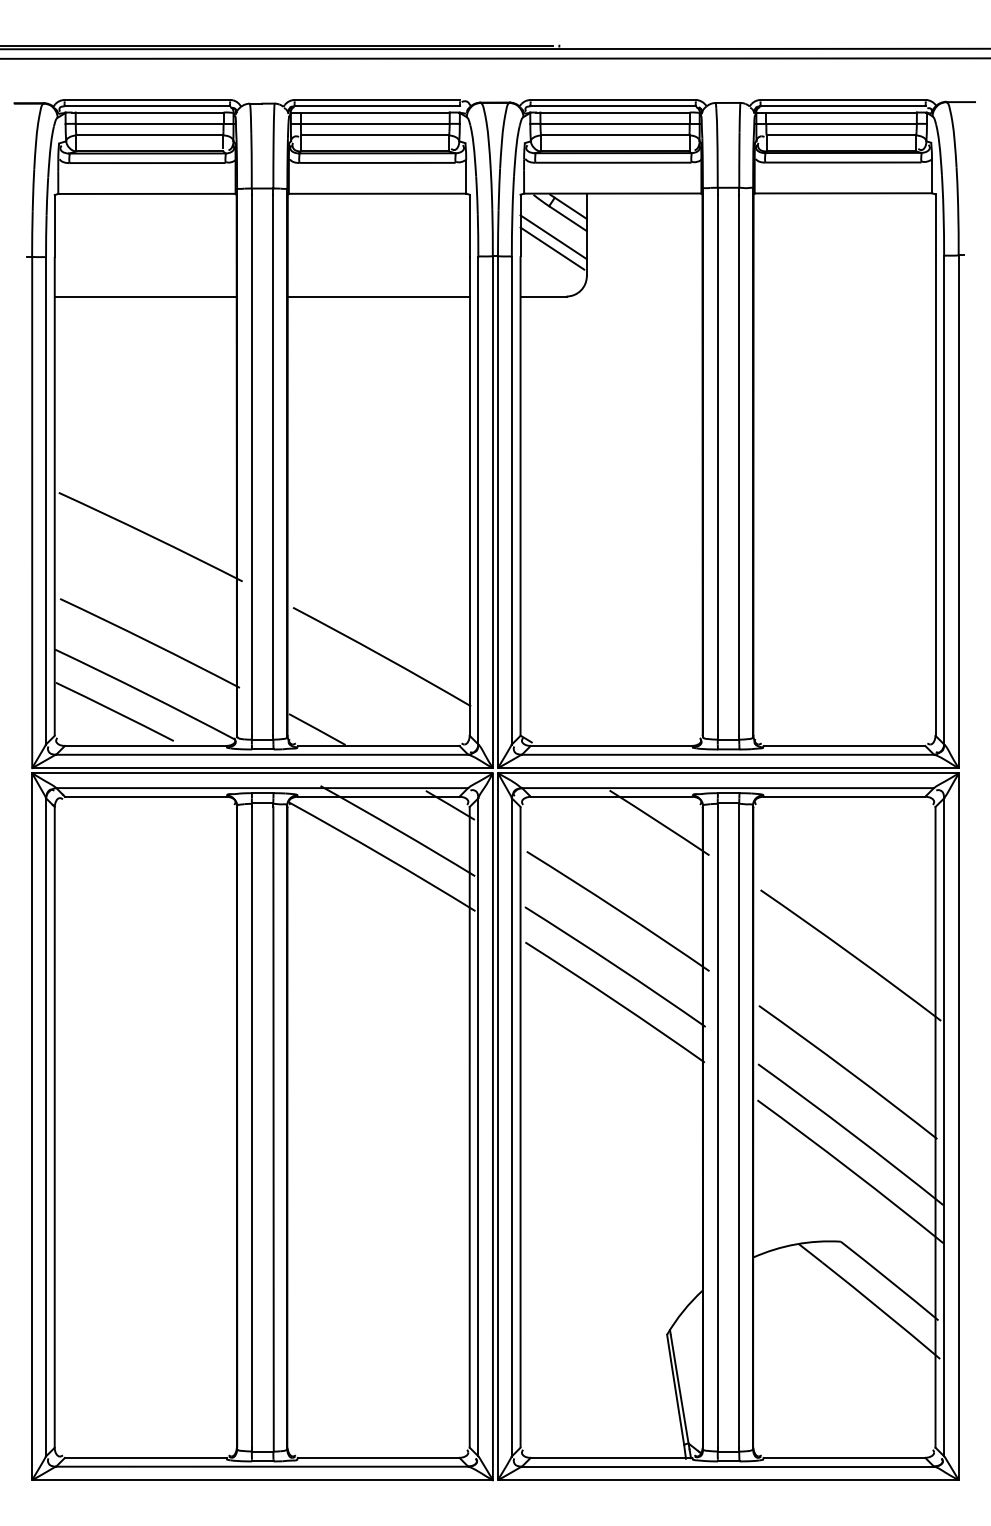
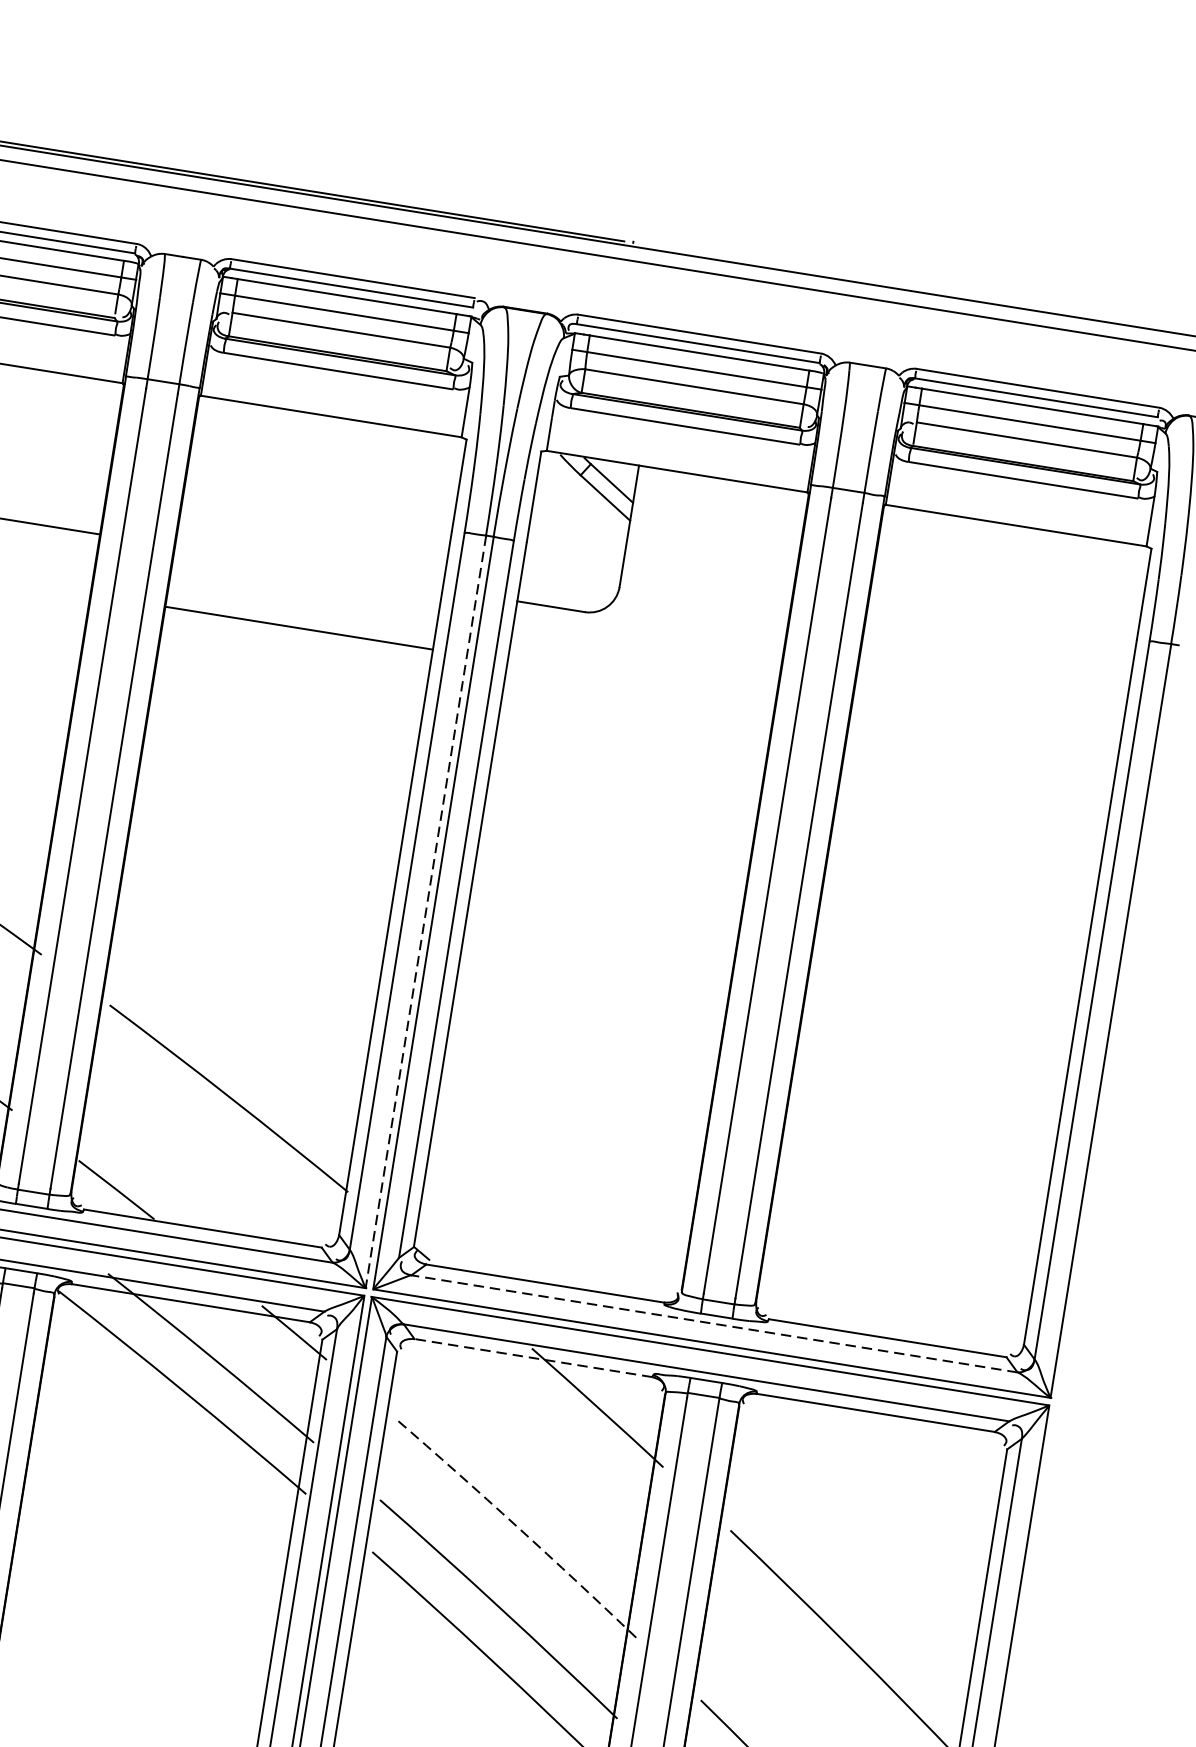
line: (553, 237) -> (579, 522), removed
line: (552, 248) -> (575, 538), removed
line: (378, 296) -> (298, 628), moved
line: (492, 512) -> (425, 912), solid -> dashed
line: (727, 754) -> (713, 1323), solid -> dashed
line: (611, 796) -> (533, 1357), solid -> dashed
arc: (618, 910) -> (516, 1526), solid -> dashed

